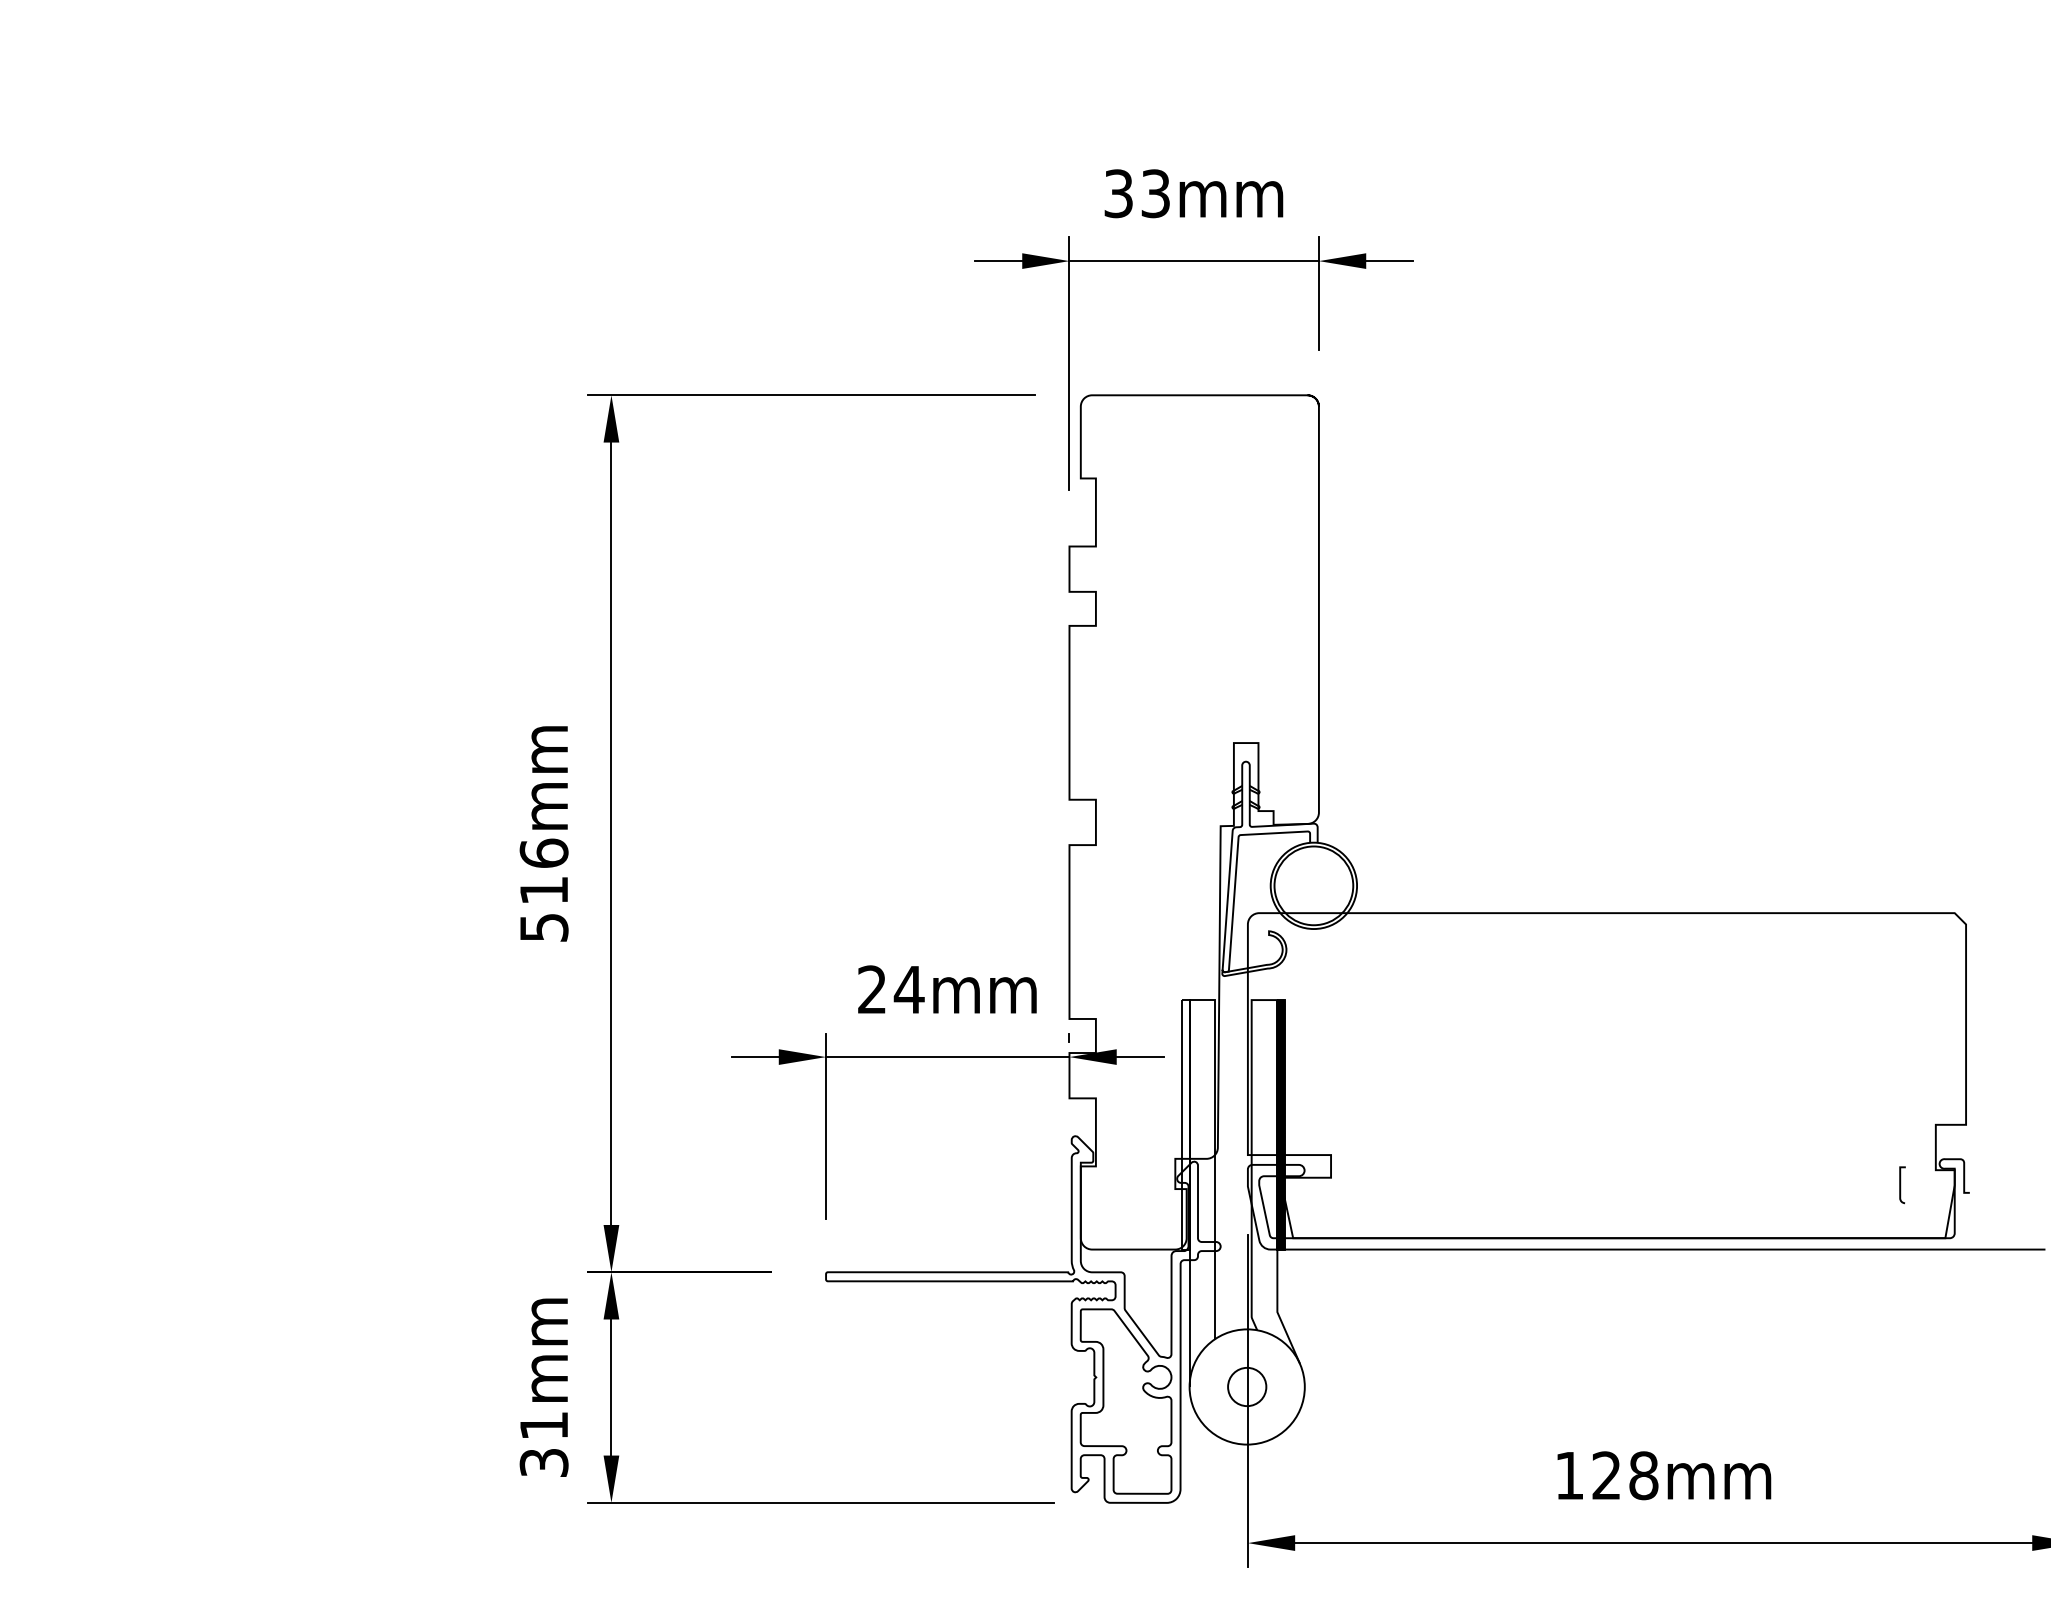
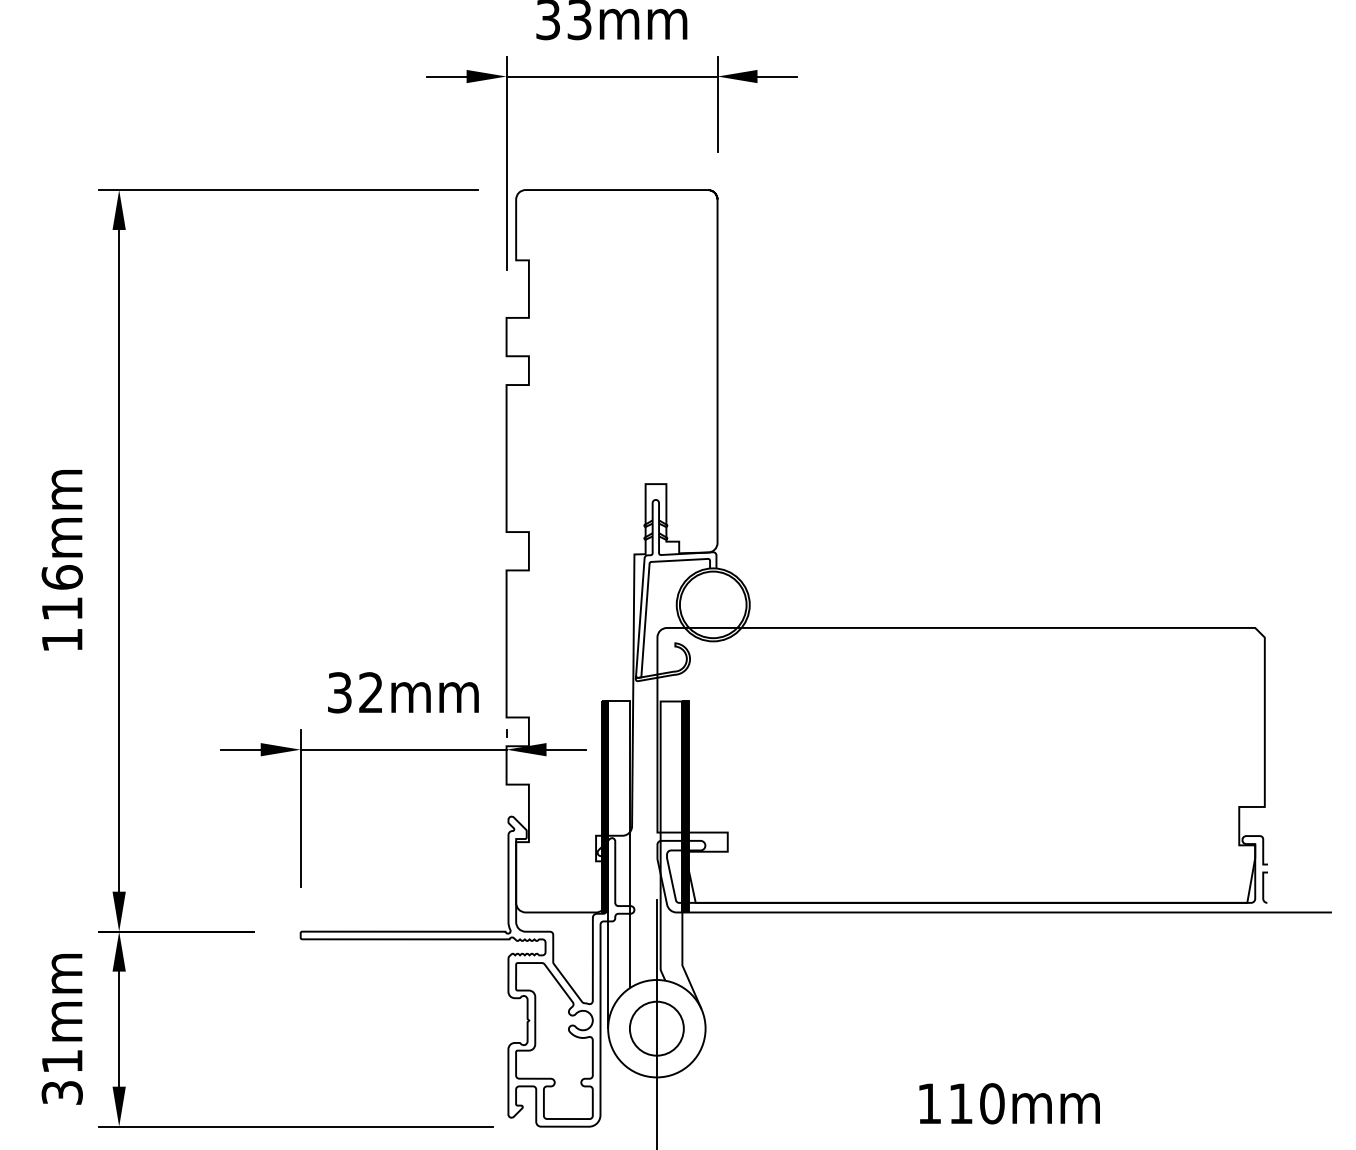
text: (544, 927) -> (62, 640), 516mm -> 116mm
text: (891, 989) -> (356, 692), 24mm -> 32mm
hatch: (1185, 1124) -> (604, 806), added
curve: (1901, 1185) -> (1264, 887), moved
circle: (1247, 1386) -> (657, 1028), size x1.67
text: (1625, 1475) -> (976, 1103), 128mm -> 110mm

